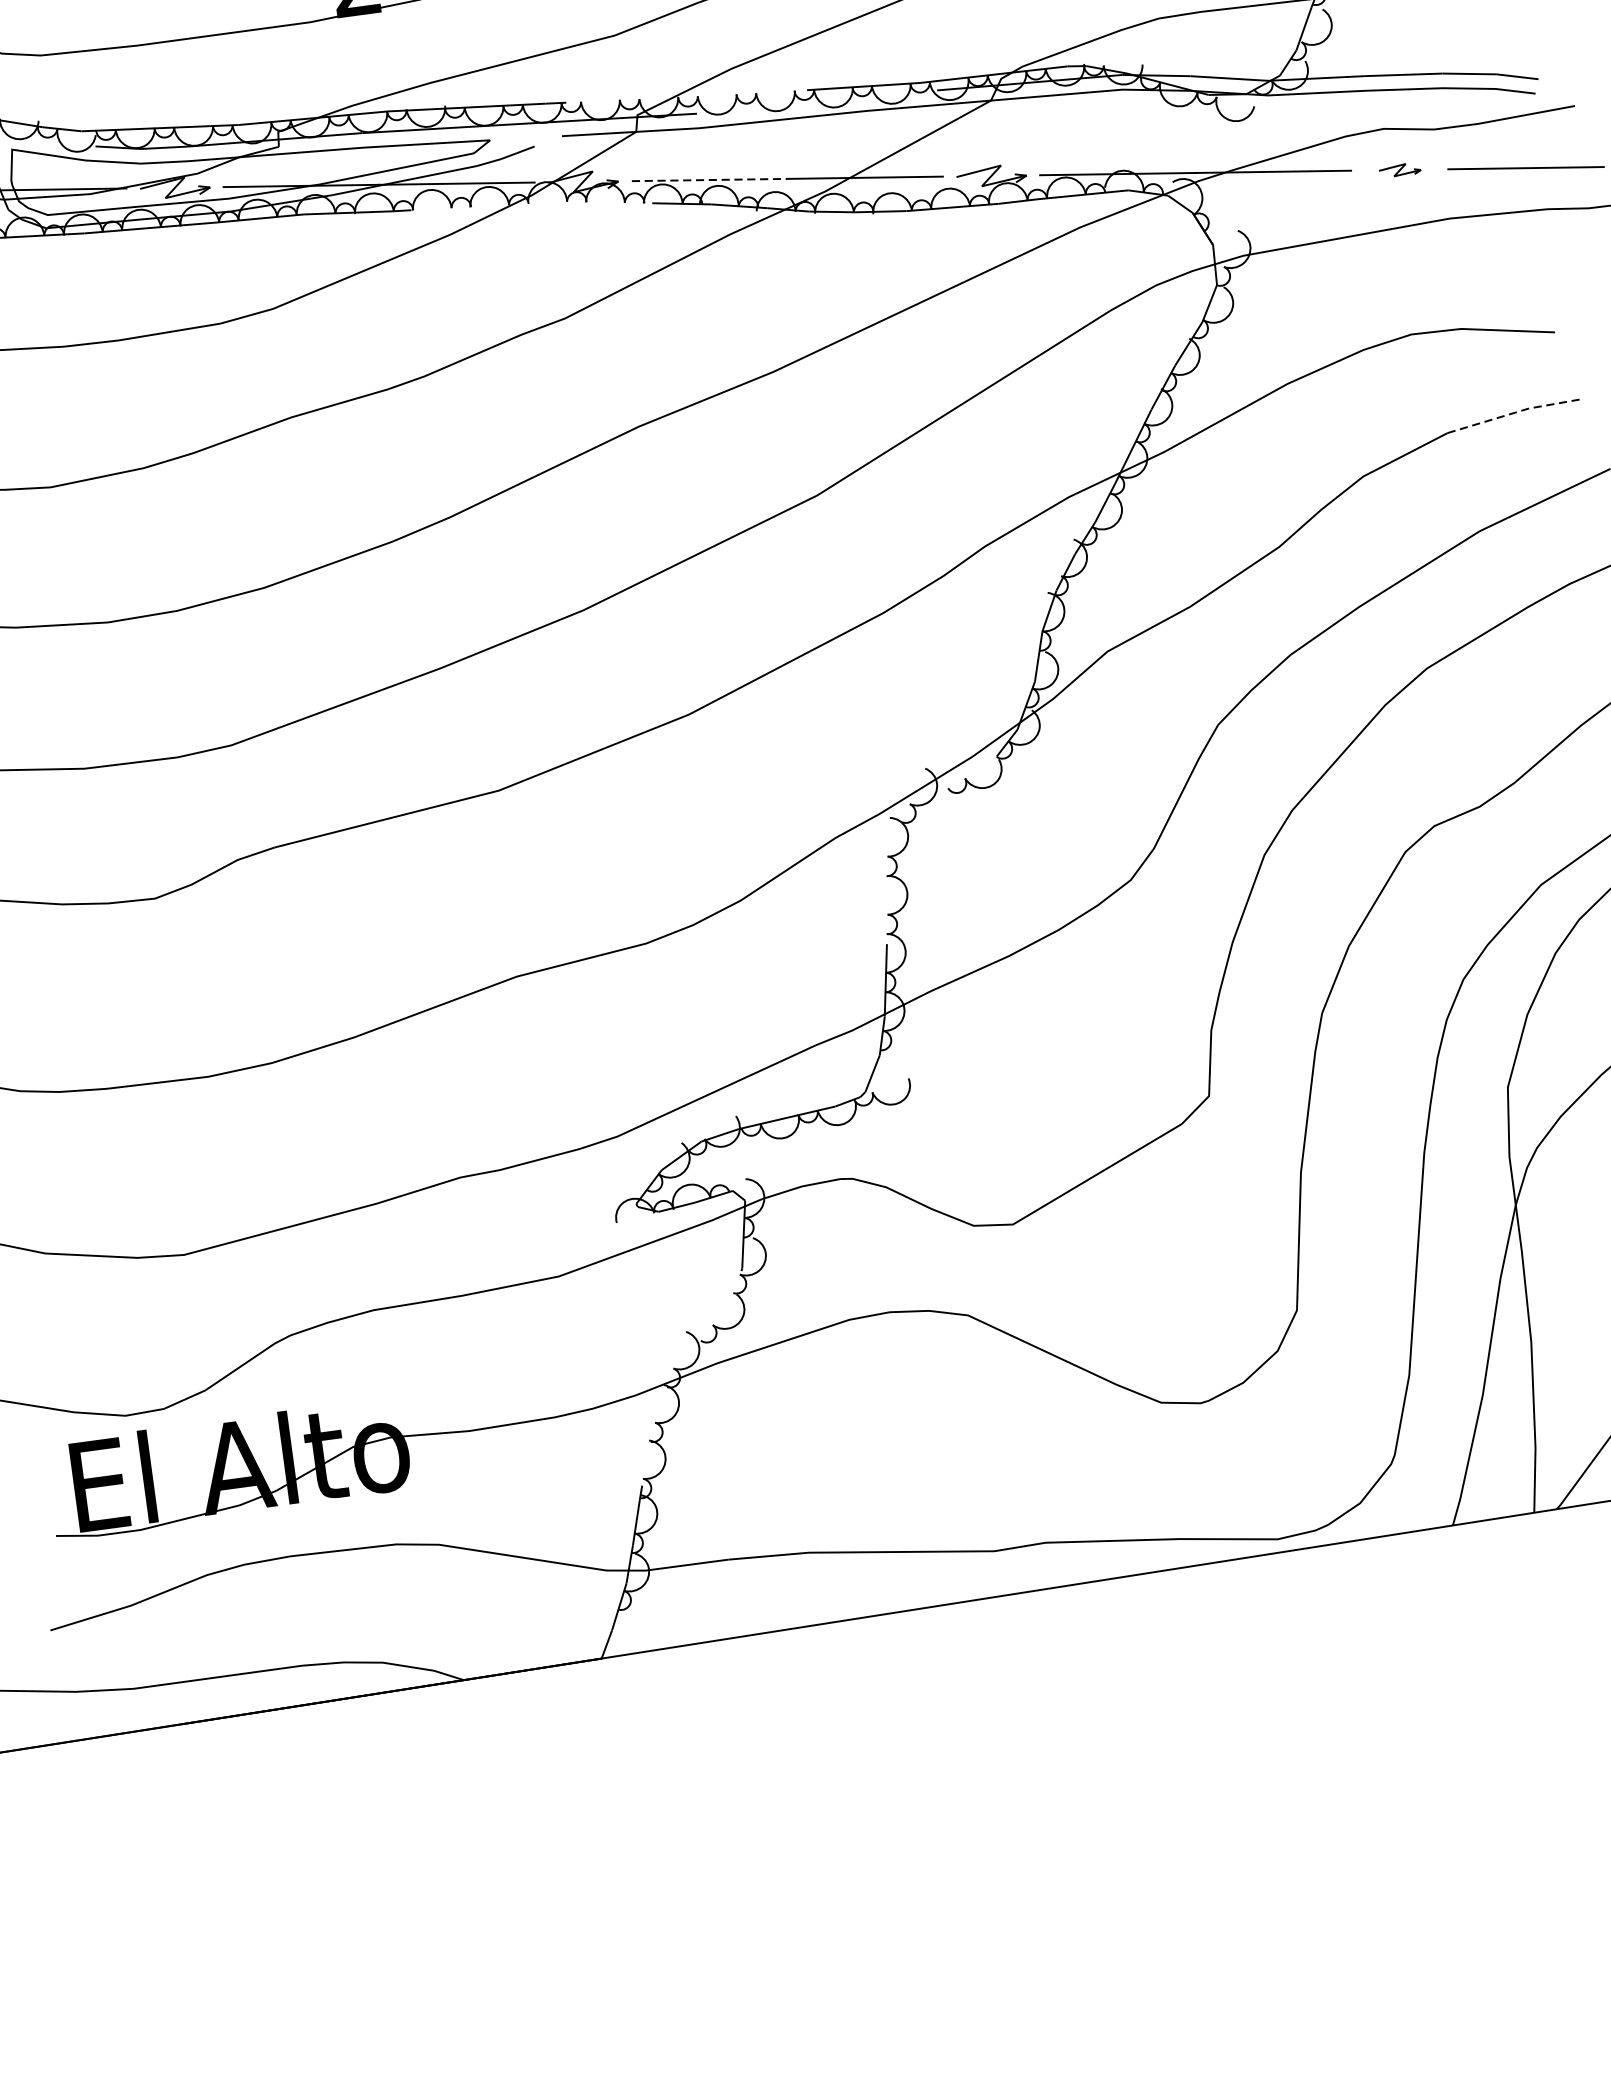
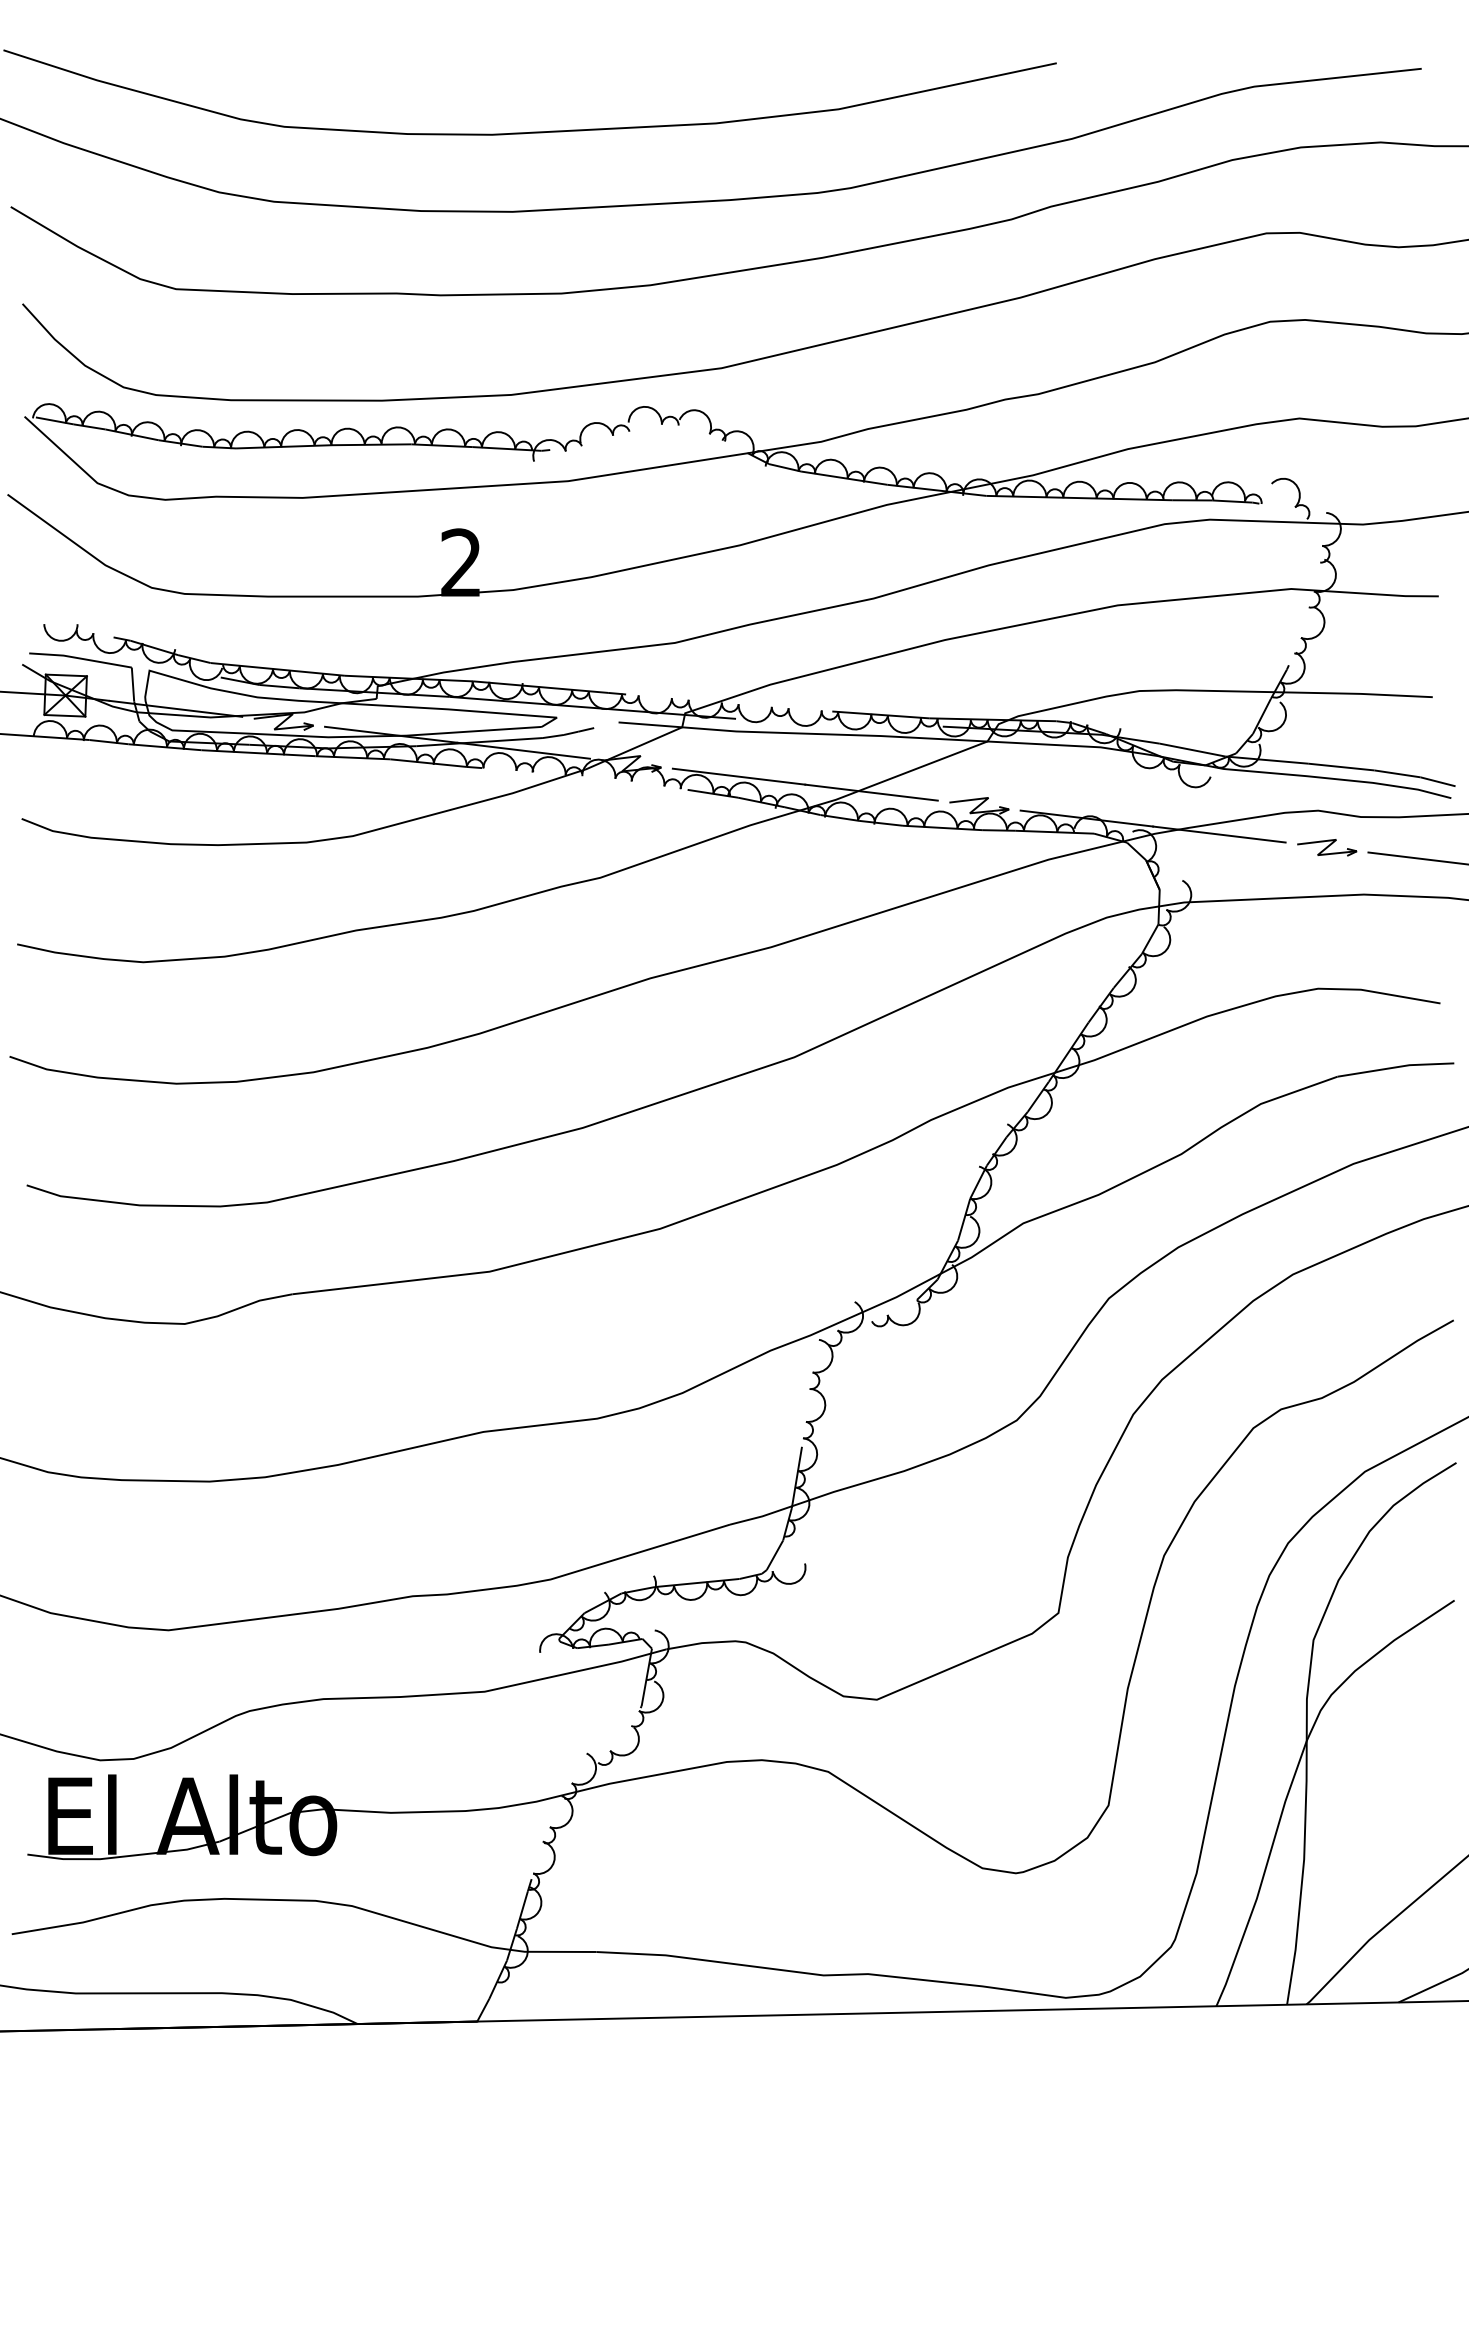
part: (1400, 169) -> (1327, 847), size x1.67
line: (710, 179) -> (739, 776), dashed -> solid
line: (1514, 413) -> (1396, 1067), dashed -> solid

